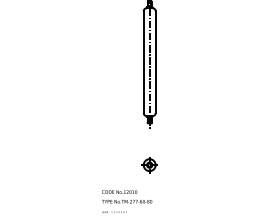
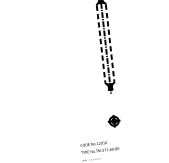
line: (143, 62) -> (100, 44), solid -> dashed
line: (155, 62) -> (110, 43), solid -> dashed

